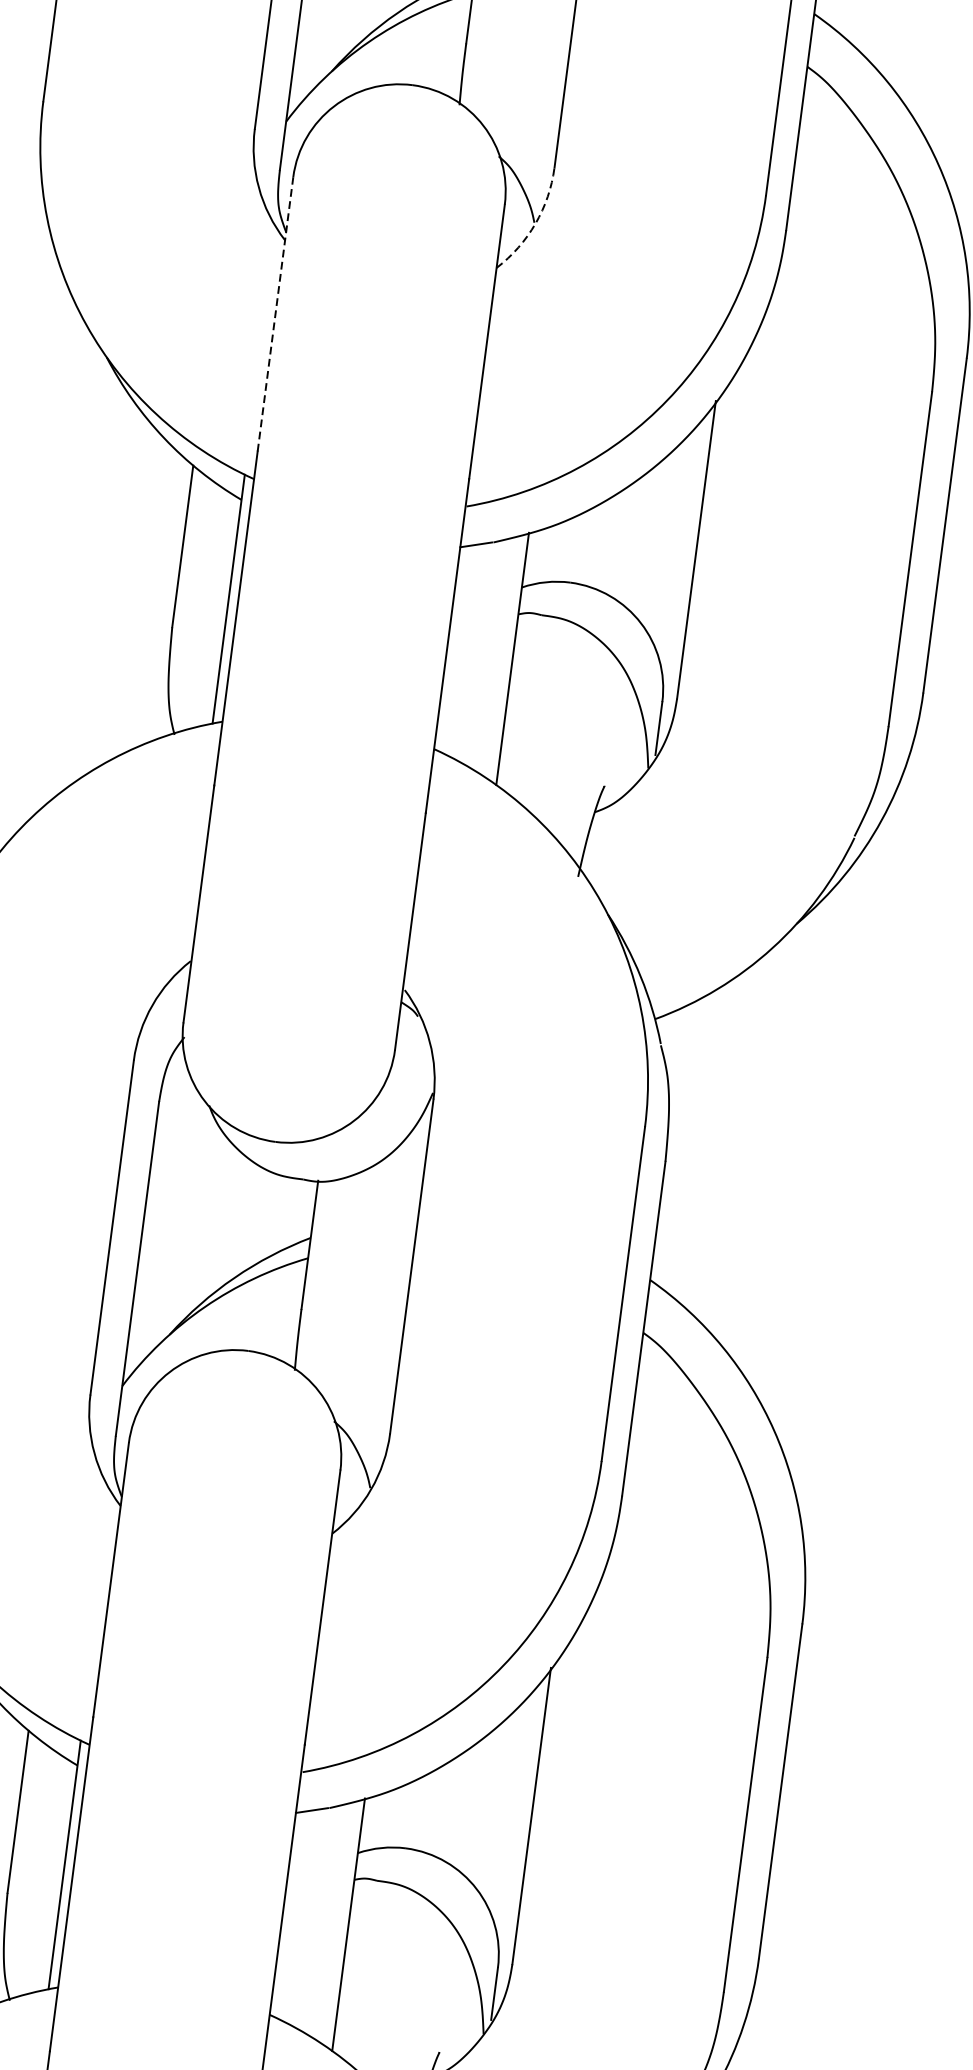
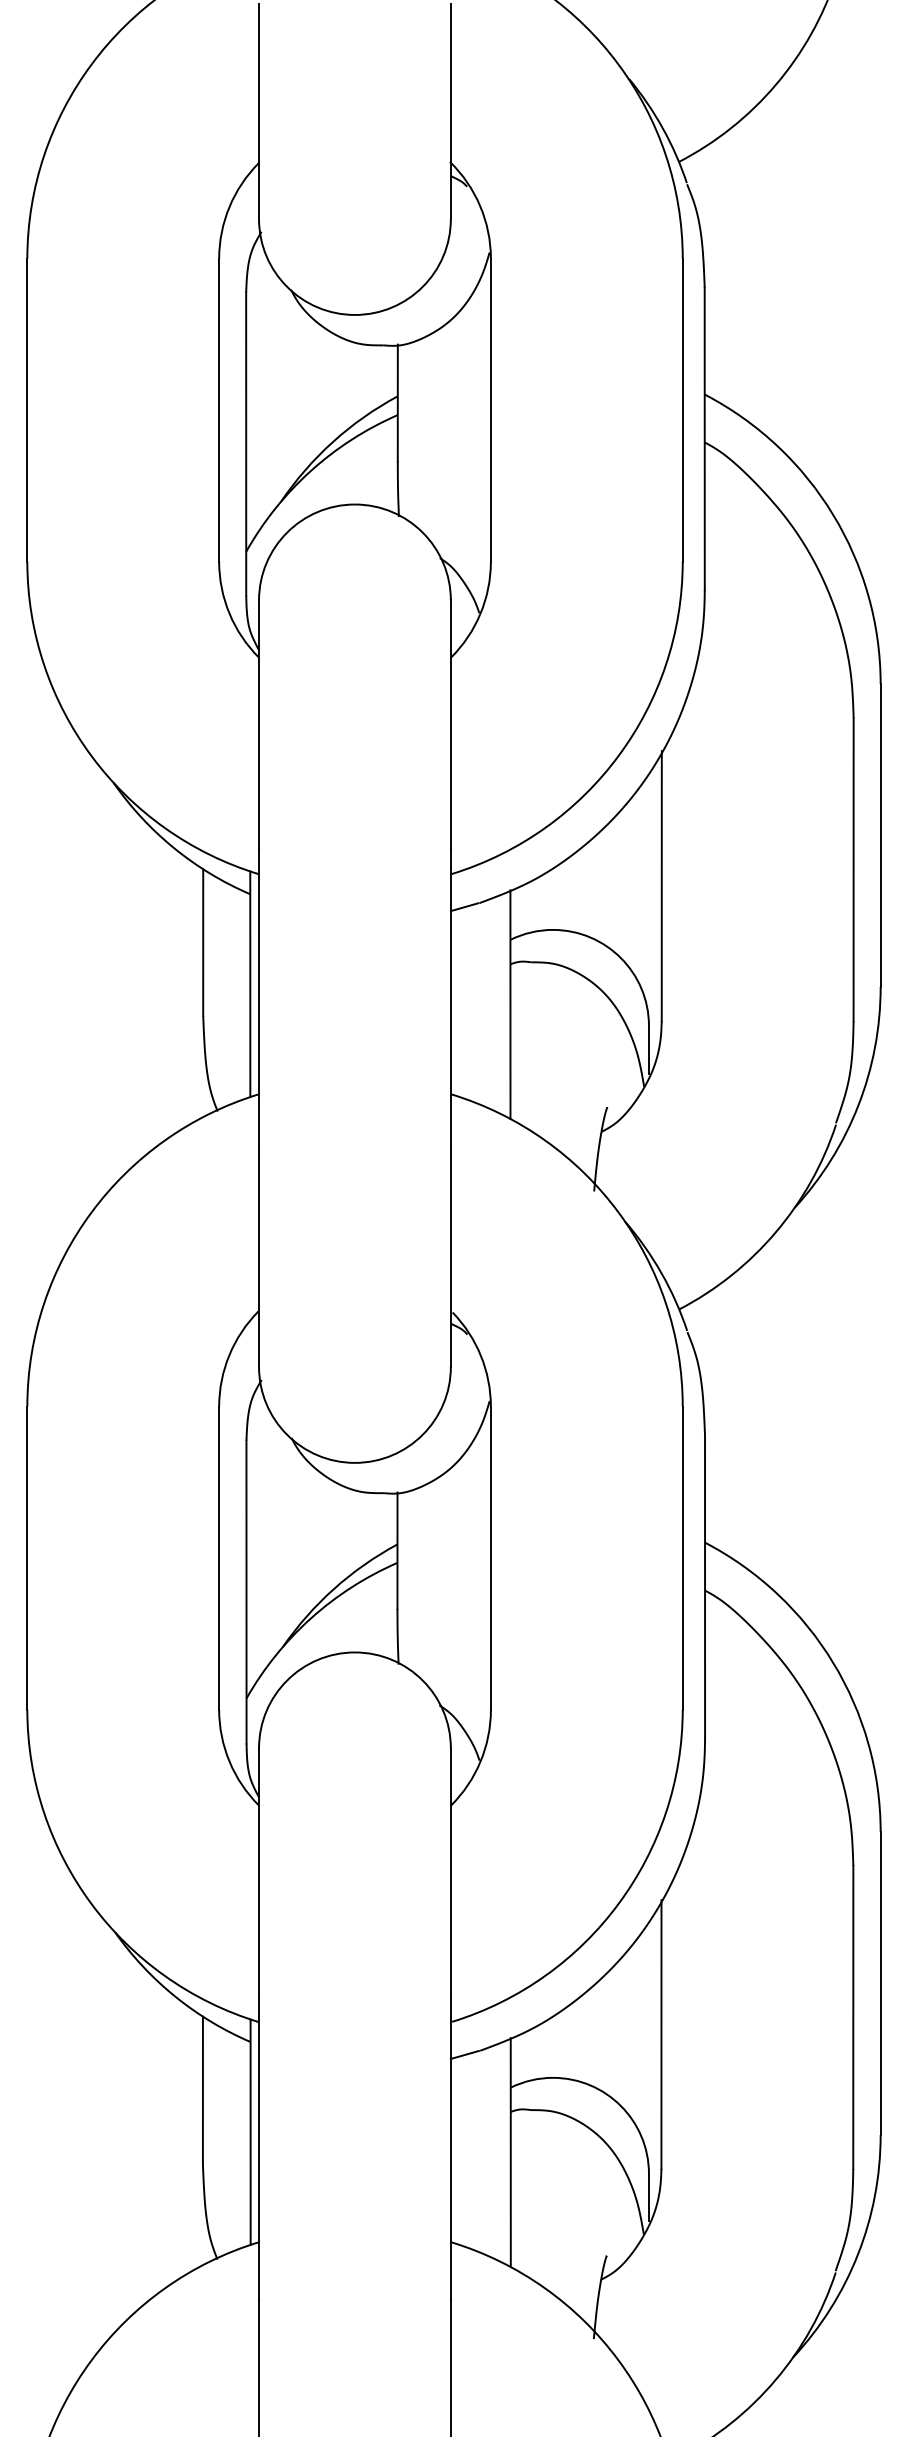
arc: (535, 223) -> (480, 613), dashed -> solid
line: (276, 314) -> (259, 724), dashed -> solid

